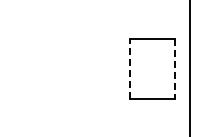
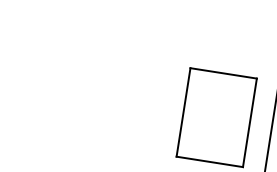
line: (130, 68) -> (184, 112), dashed -> solid
line: (174, 68) -> (249, 122), dashed -> solid

